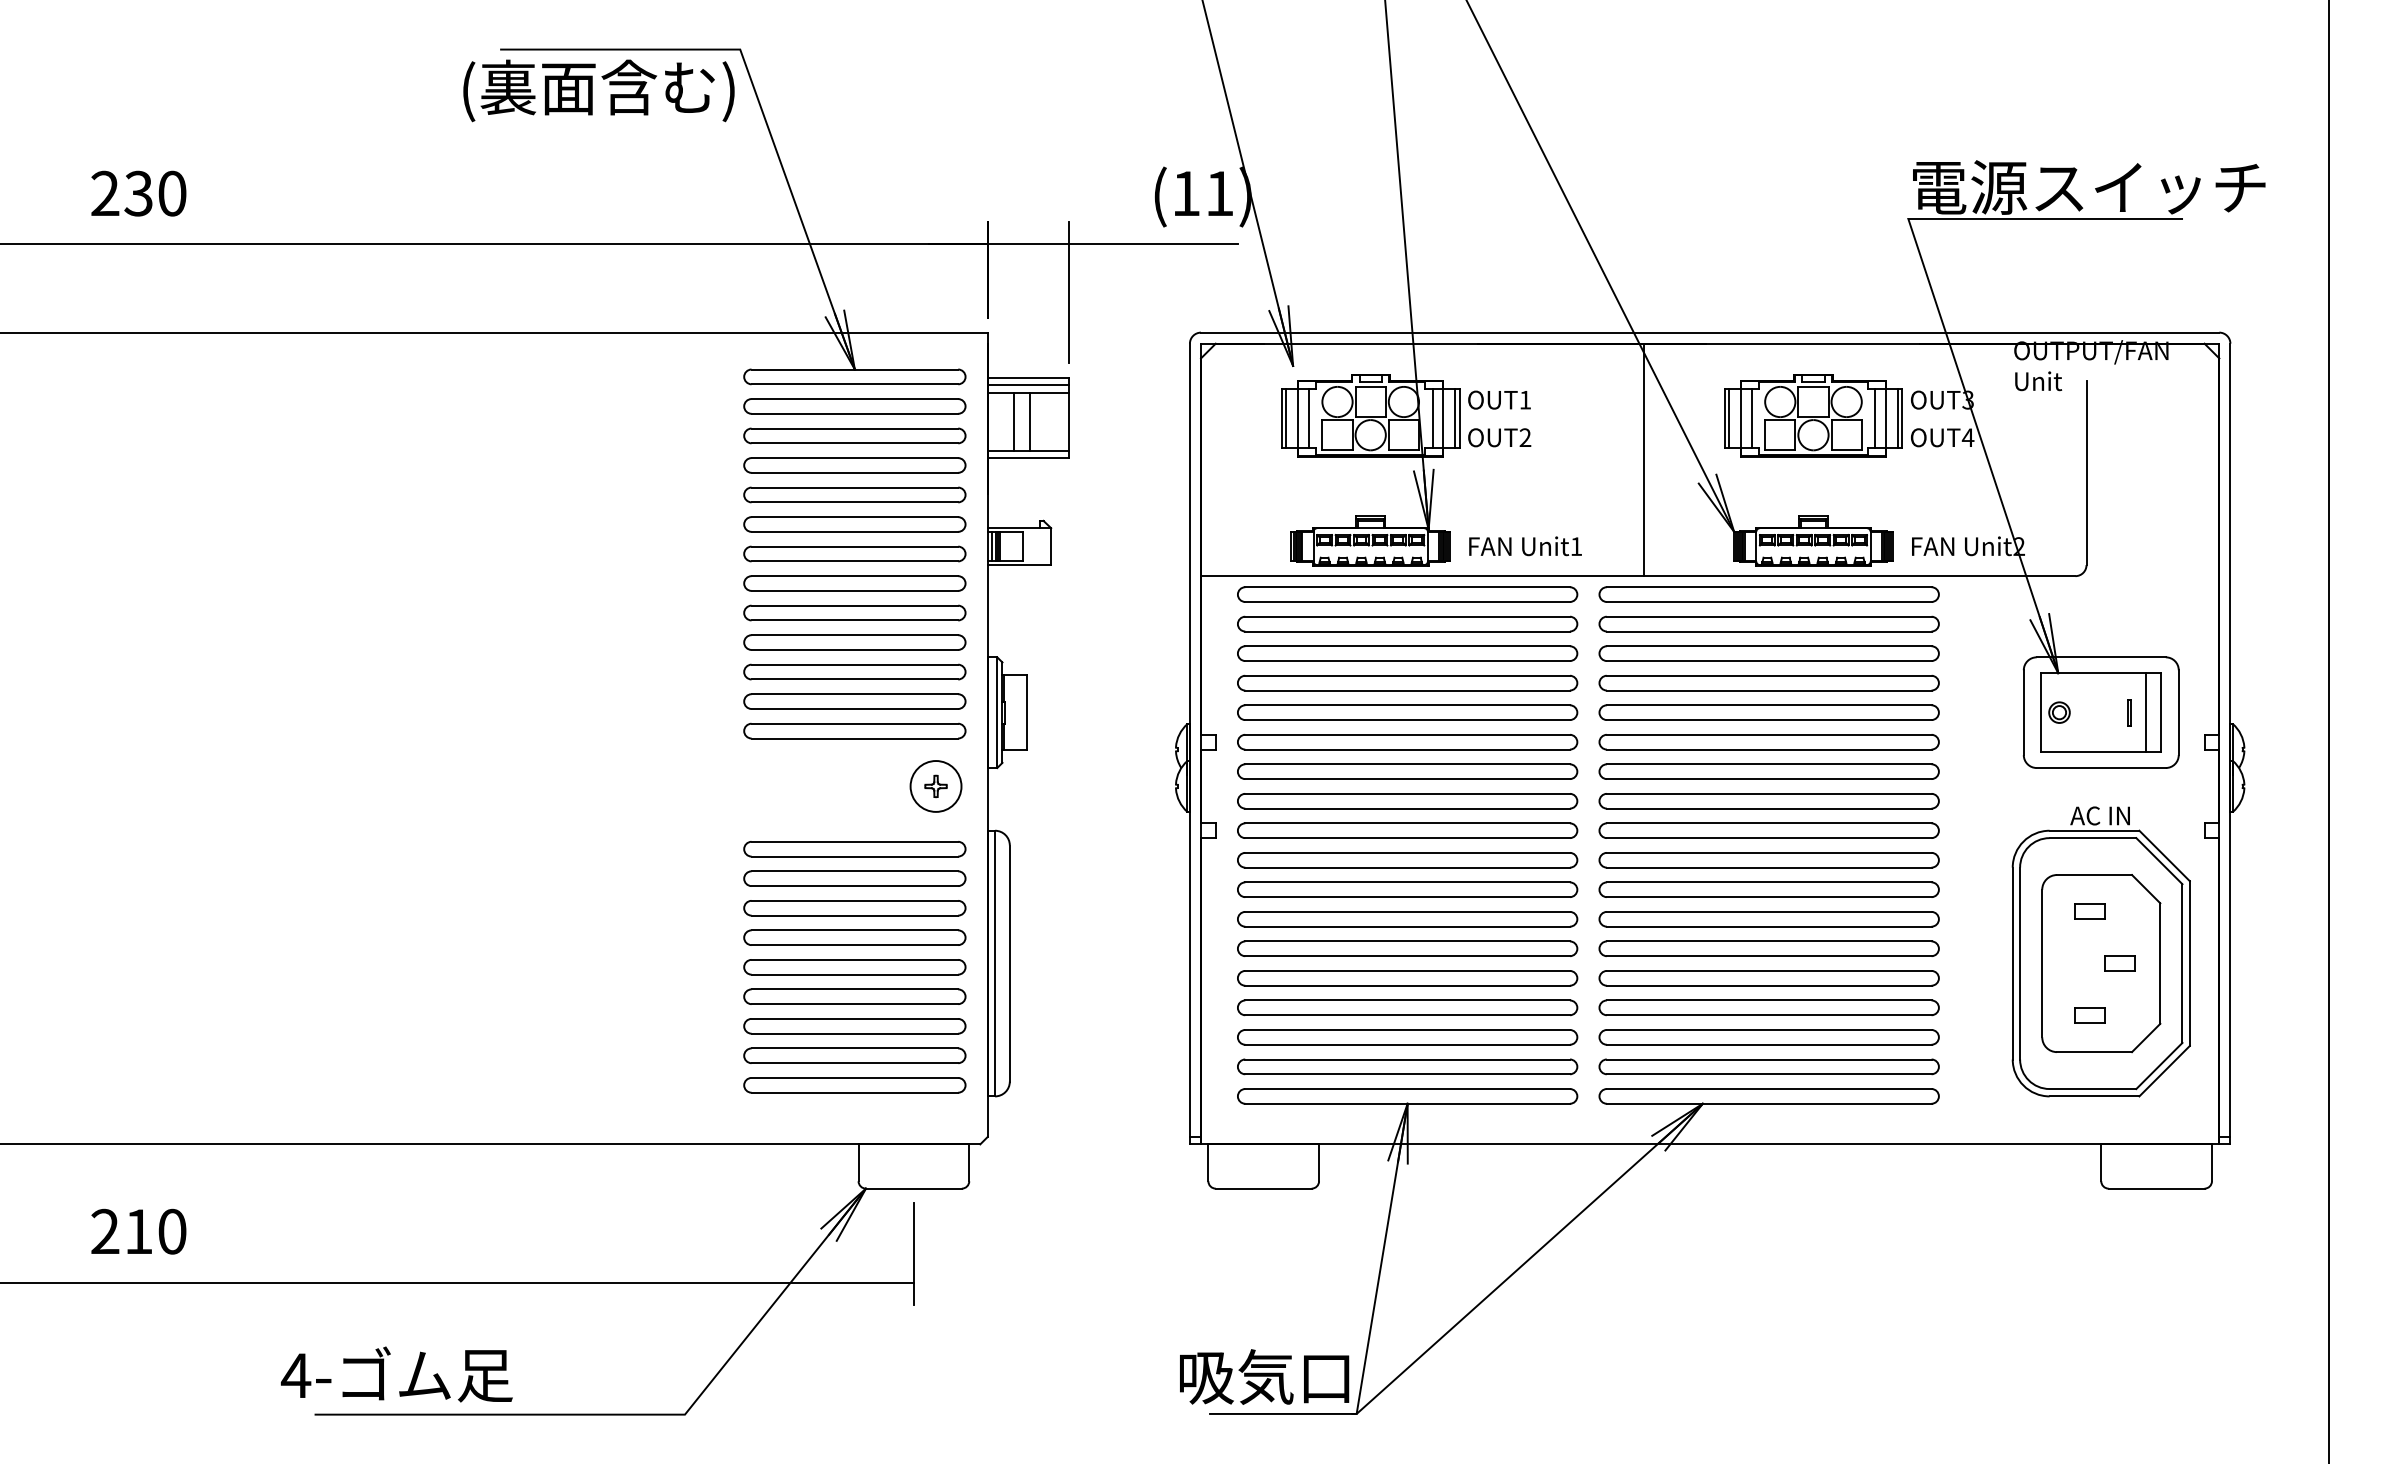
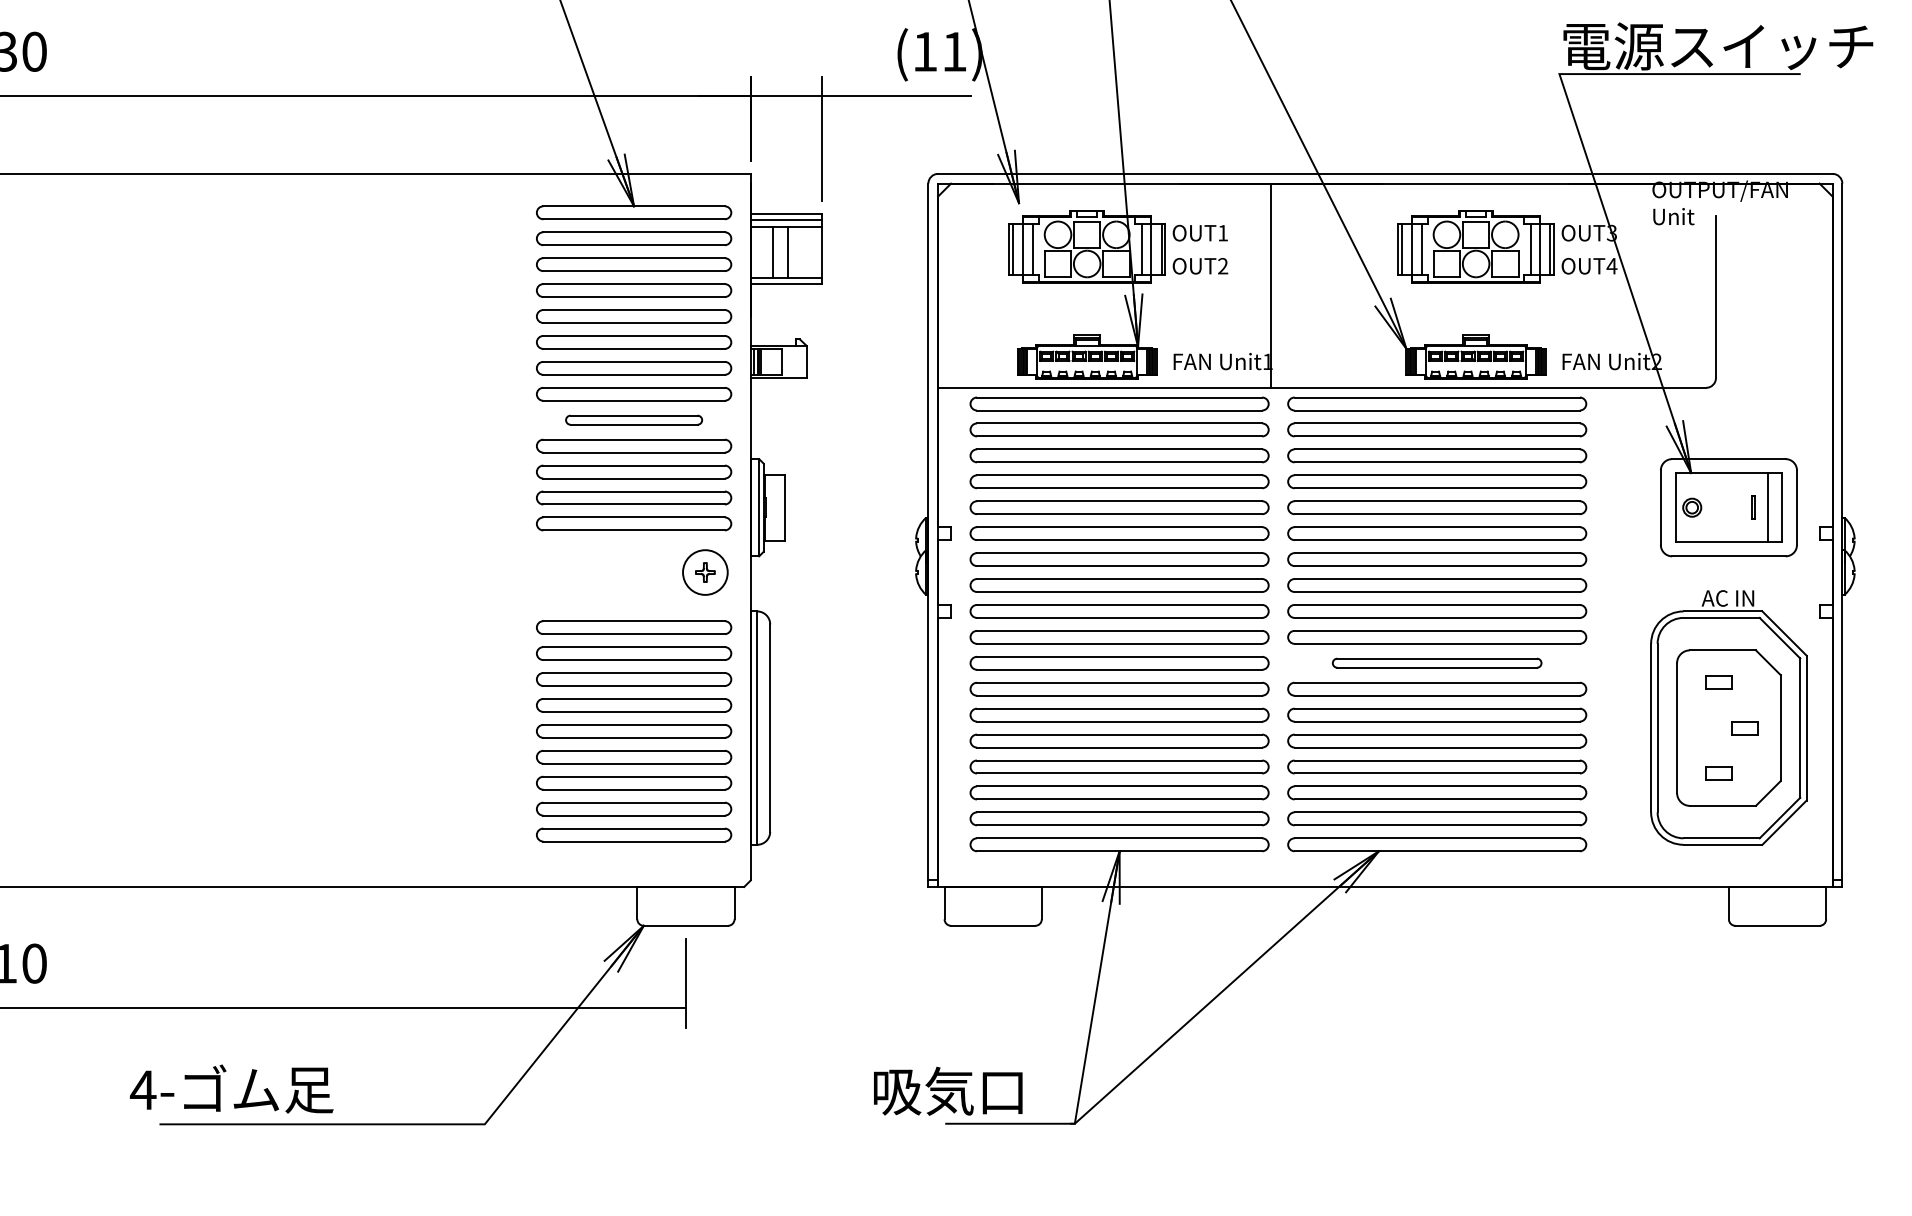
line: (1643, 459) -> (1270, 285), moved
part: (854, 612) -> (633, 419), size x0.7
part: (1768, 889) -> (1436, 663), size x0.7
text: (1264, 1376) -> (948, 1090), moved

